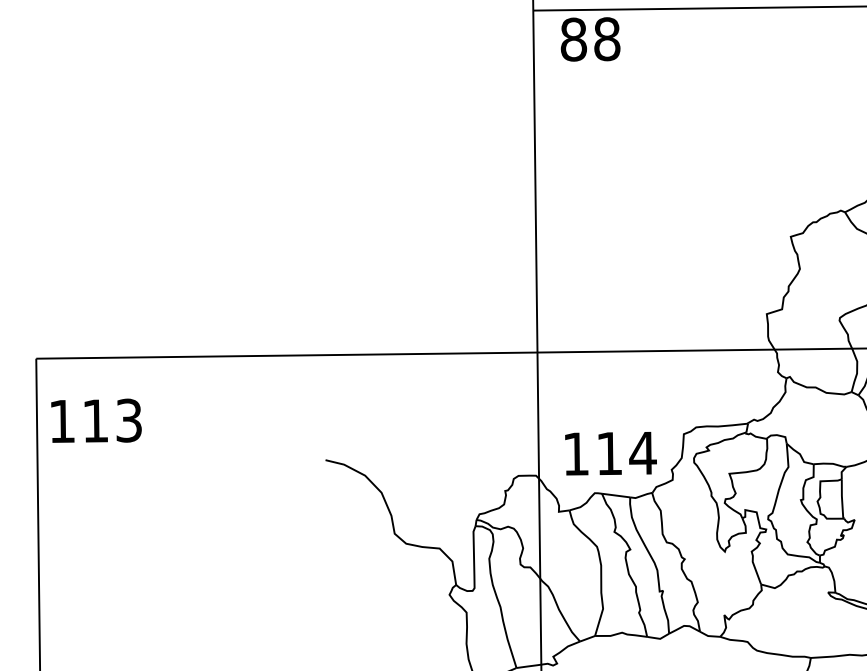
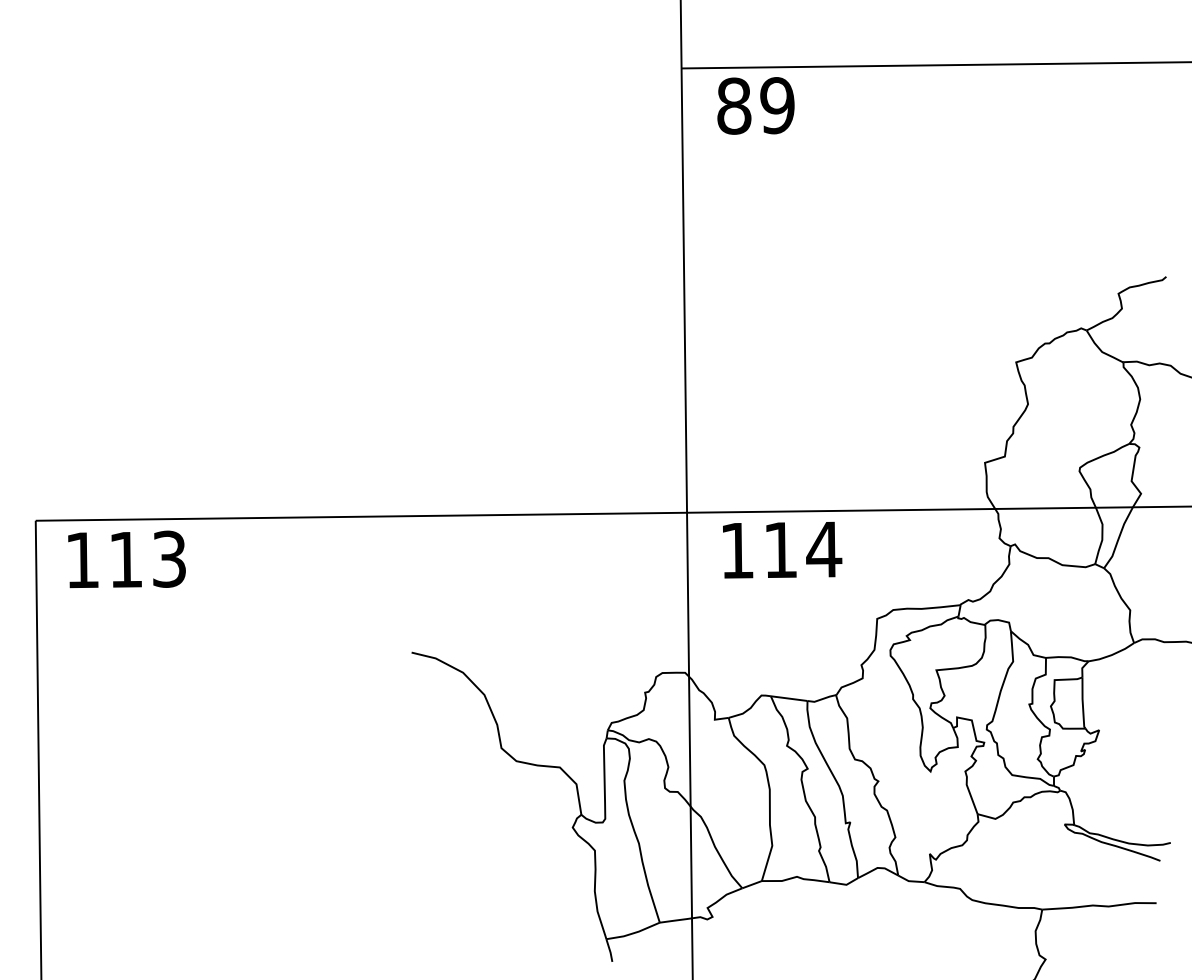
text: (607, 39) -> (777, 105), 88 -> 89
text: (96, 420) -> (126, 559), moved
text: (610, 453) -> (782, 549), moved

